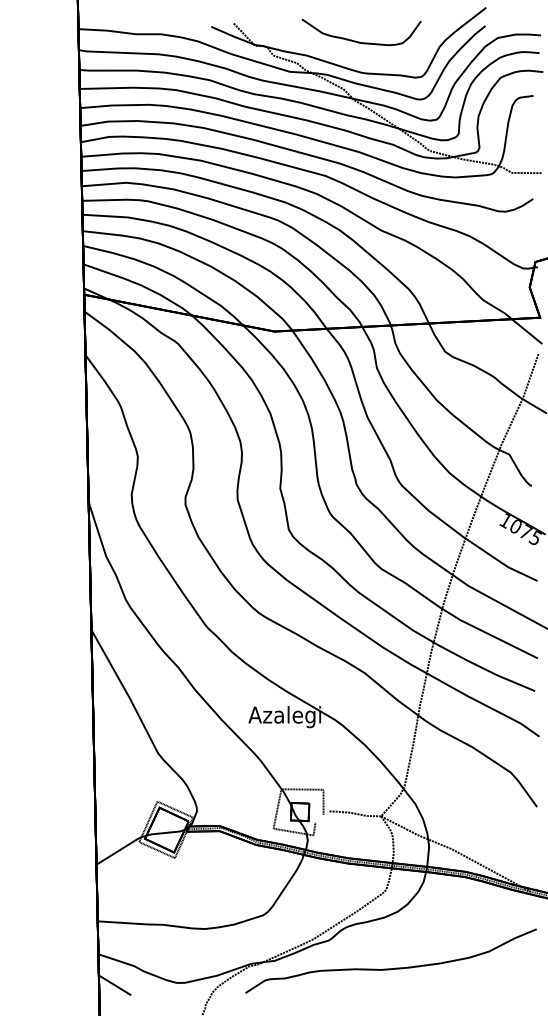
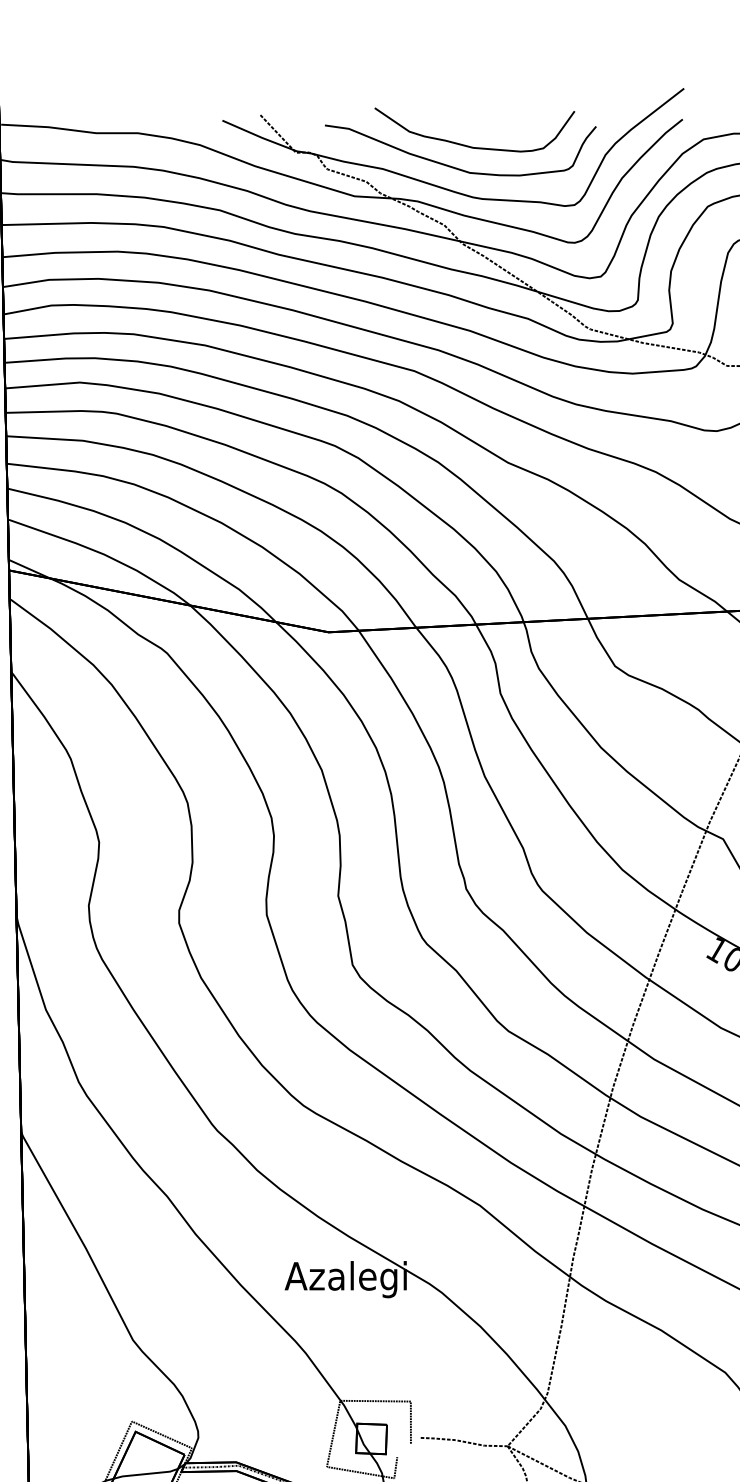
curve: (351, 54) -> (457, 167), added

